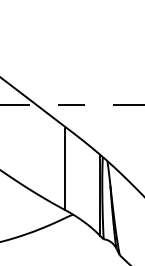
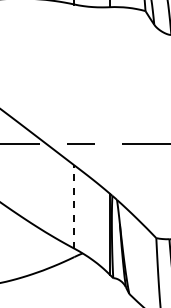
line: (64, 168) -> (74, 207), solid -> dashed

